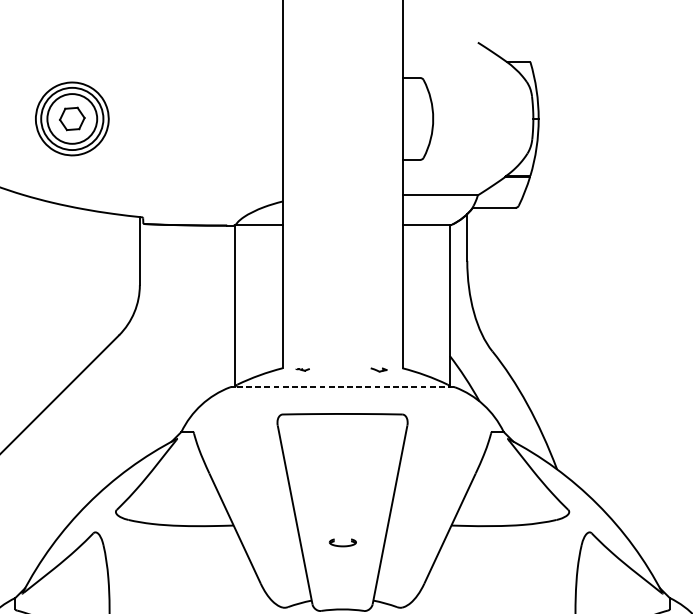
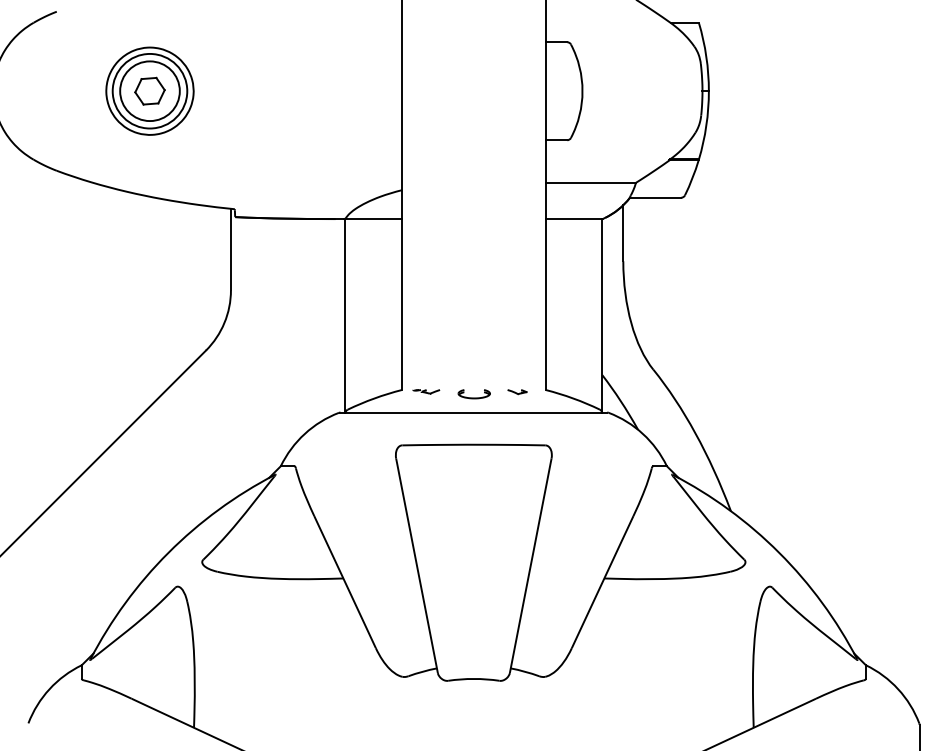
part: (303, 369) -> (426, 391), size x1.67
line: (342, 387) -> (473, 412), dashed -> solid
part: (342, 543) -> (473, 394), moved

